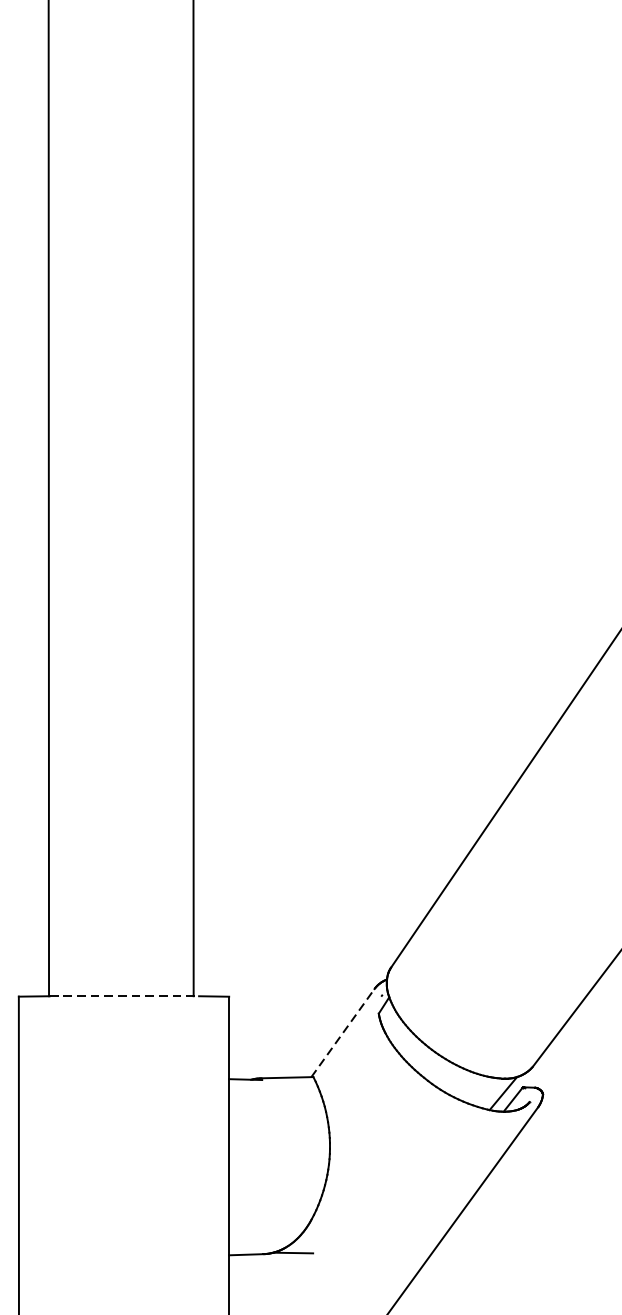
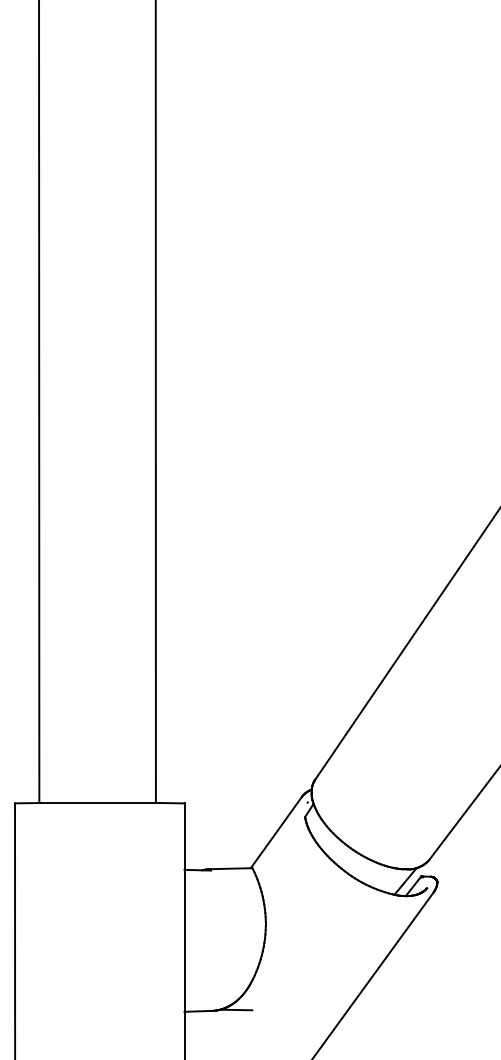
line: (124, 996) -> (100, 803), dashed -> solid
line: (343, 1032) -> (276, 832), dashed -> solid

